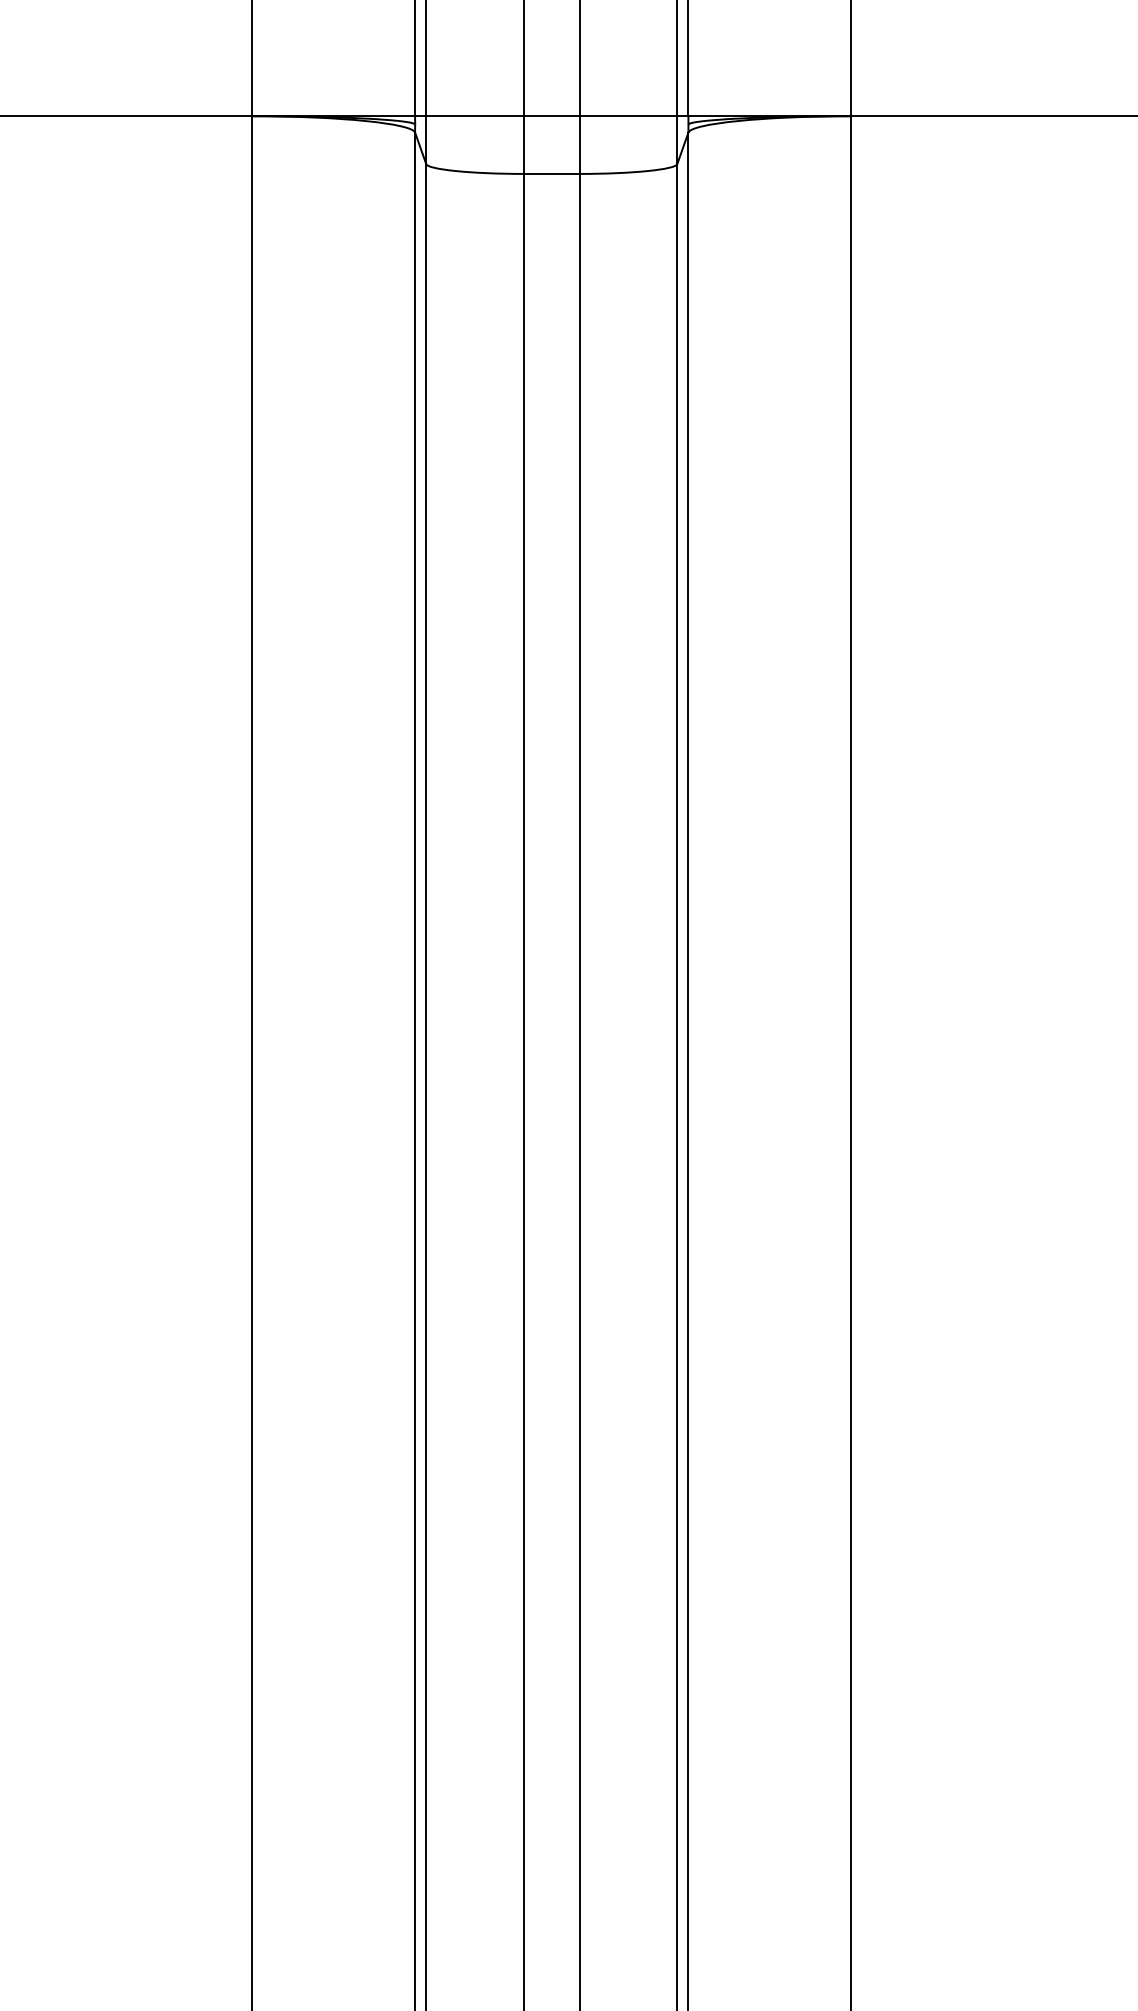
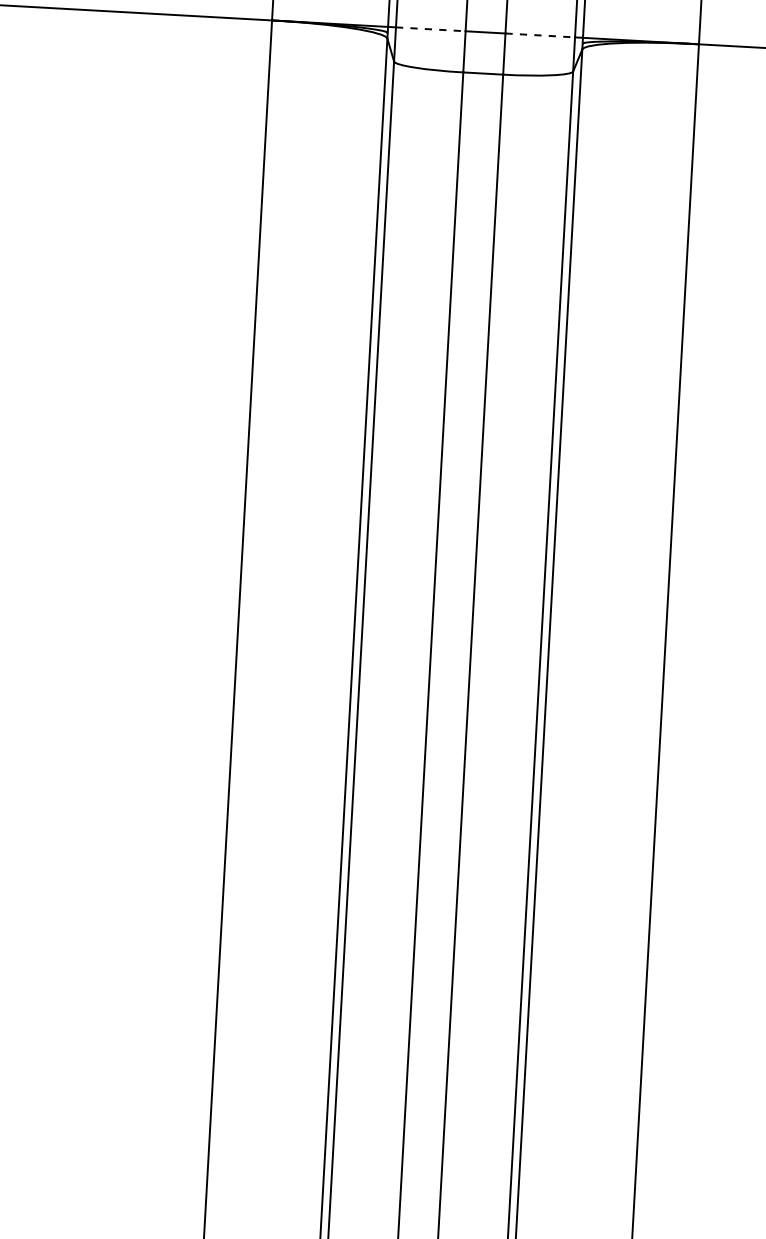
line: (475, 116) -> (431, 29), solid -> dashed
line: (628, 116) -> (540, 35), solid -> dashed

